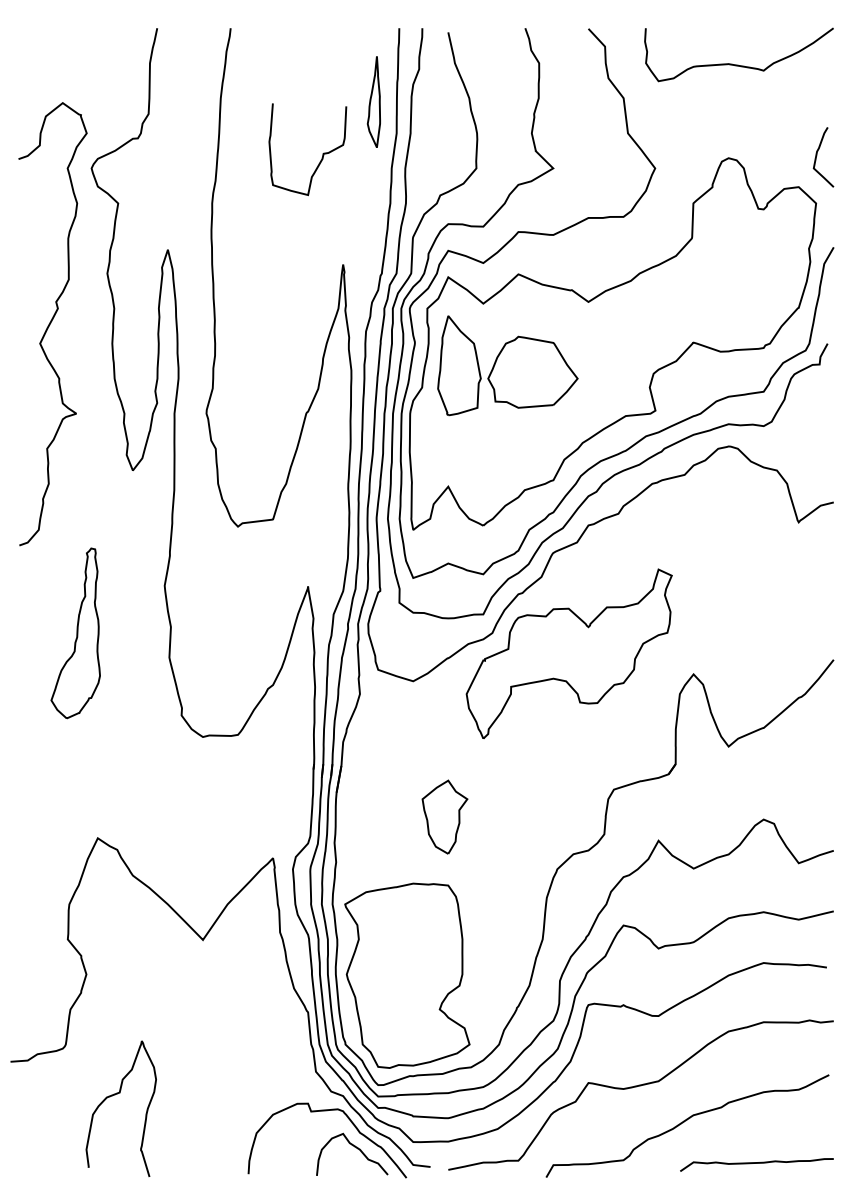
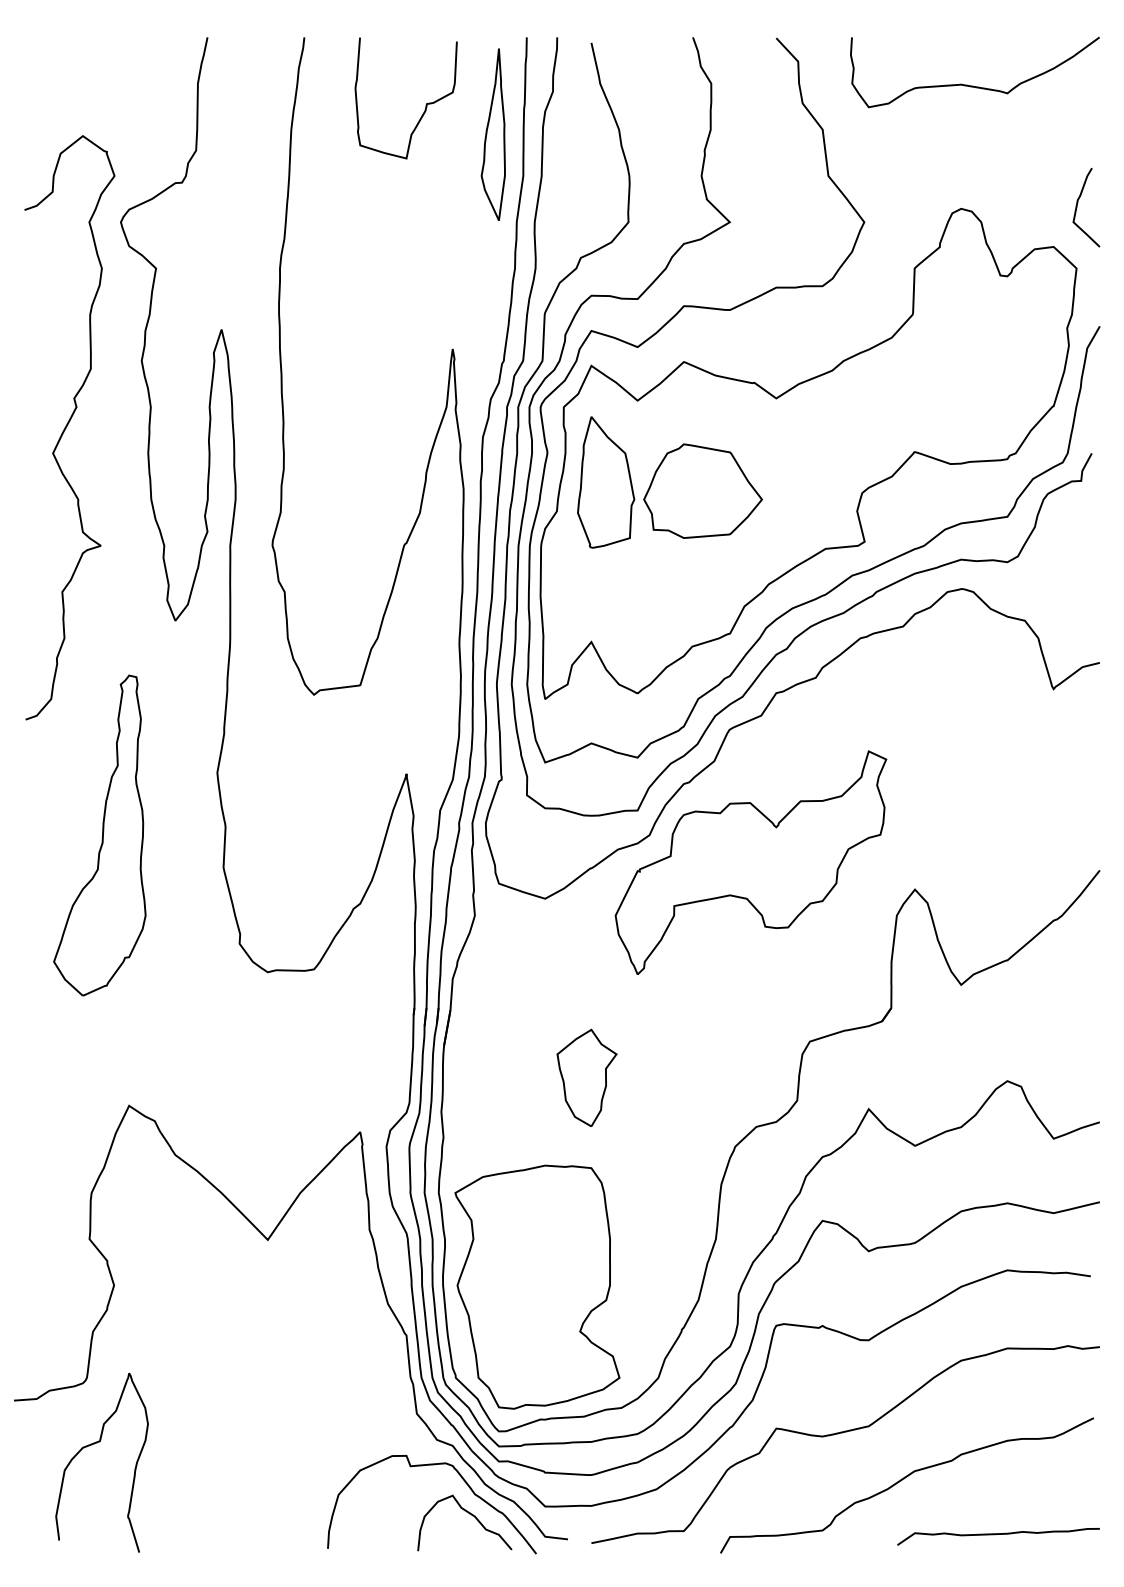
part: (373, 101) -> (492, 134), size x1.43
curve: (322, 153) -> (425, 103), moved
part: (75, 633) -> (99, 835), size x1.43
curve: (115, 1095) -> (94, 1445), moved

